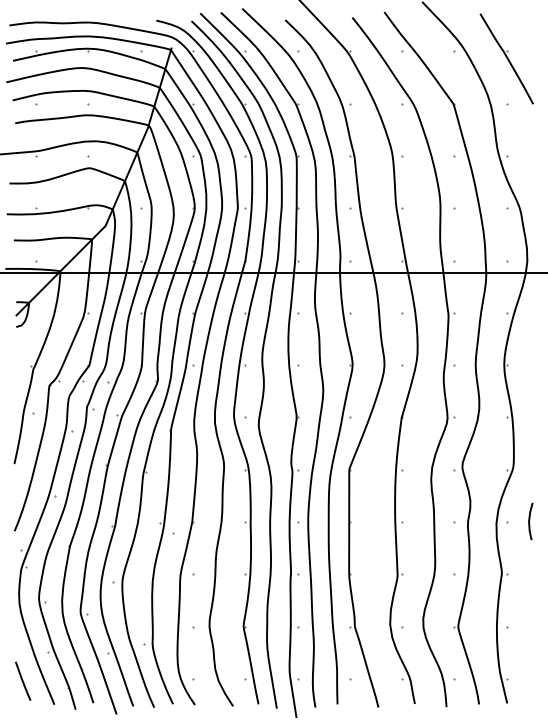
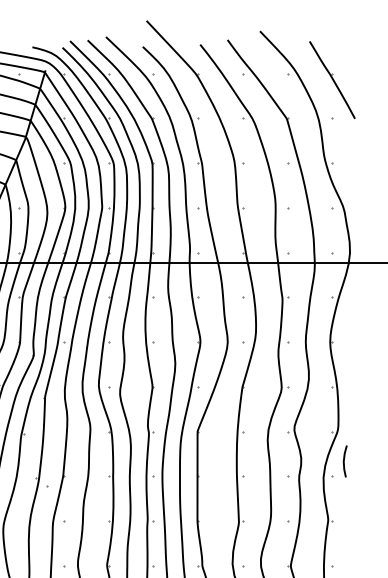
line: (530, 520) -> (344, 460), moved

